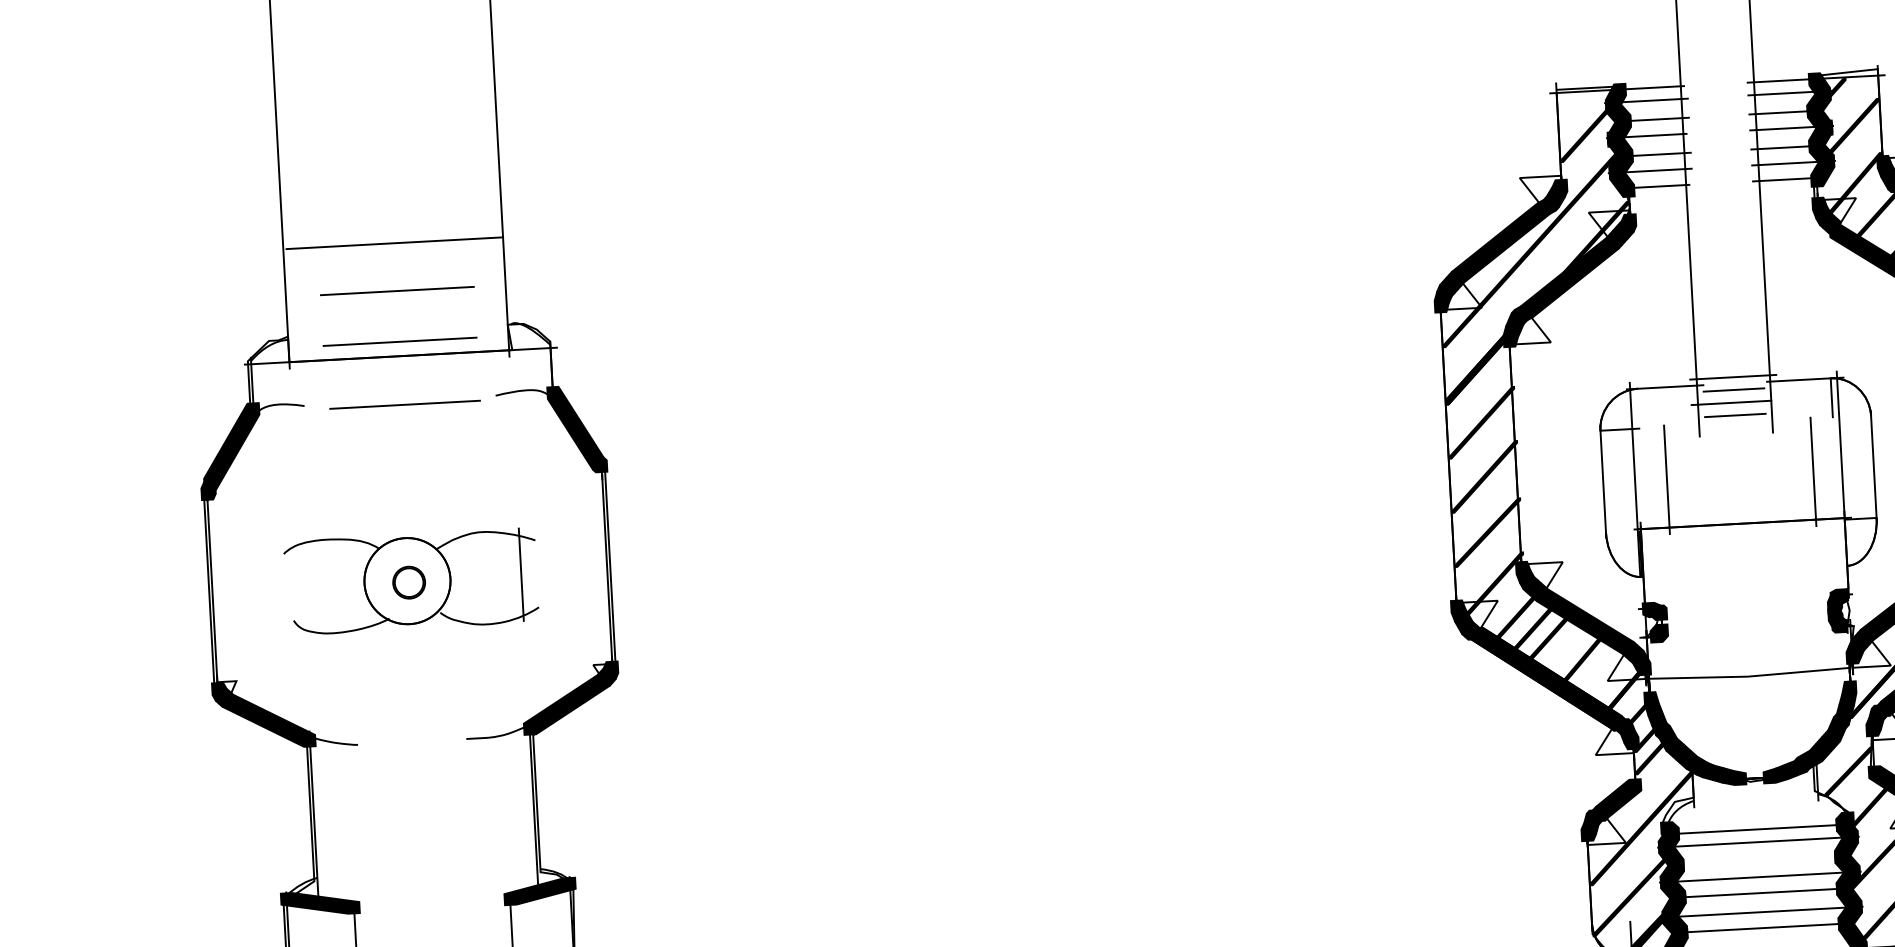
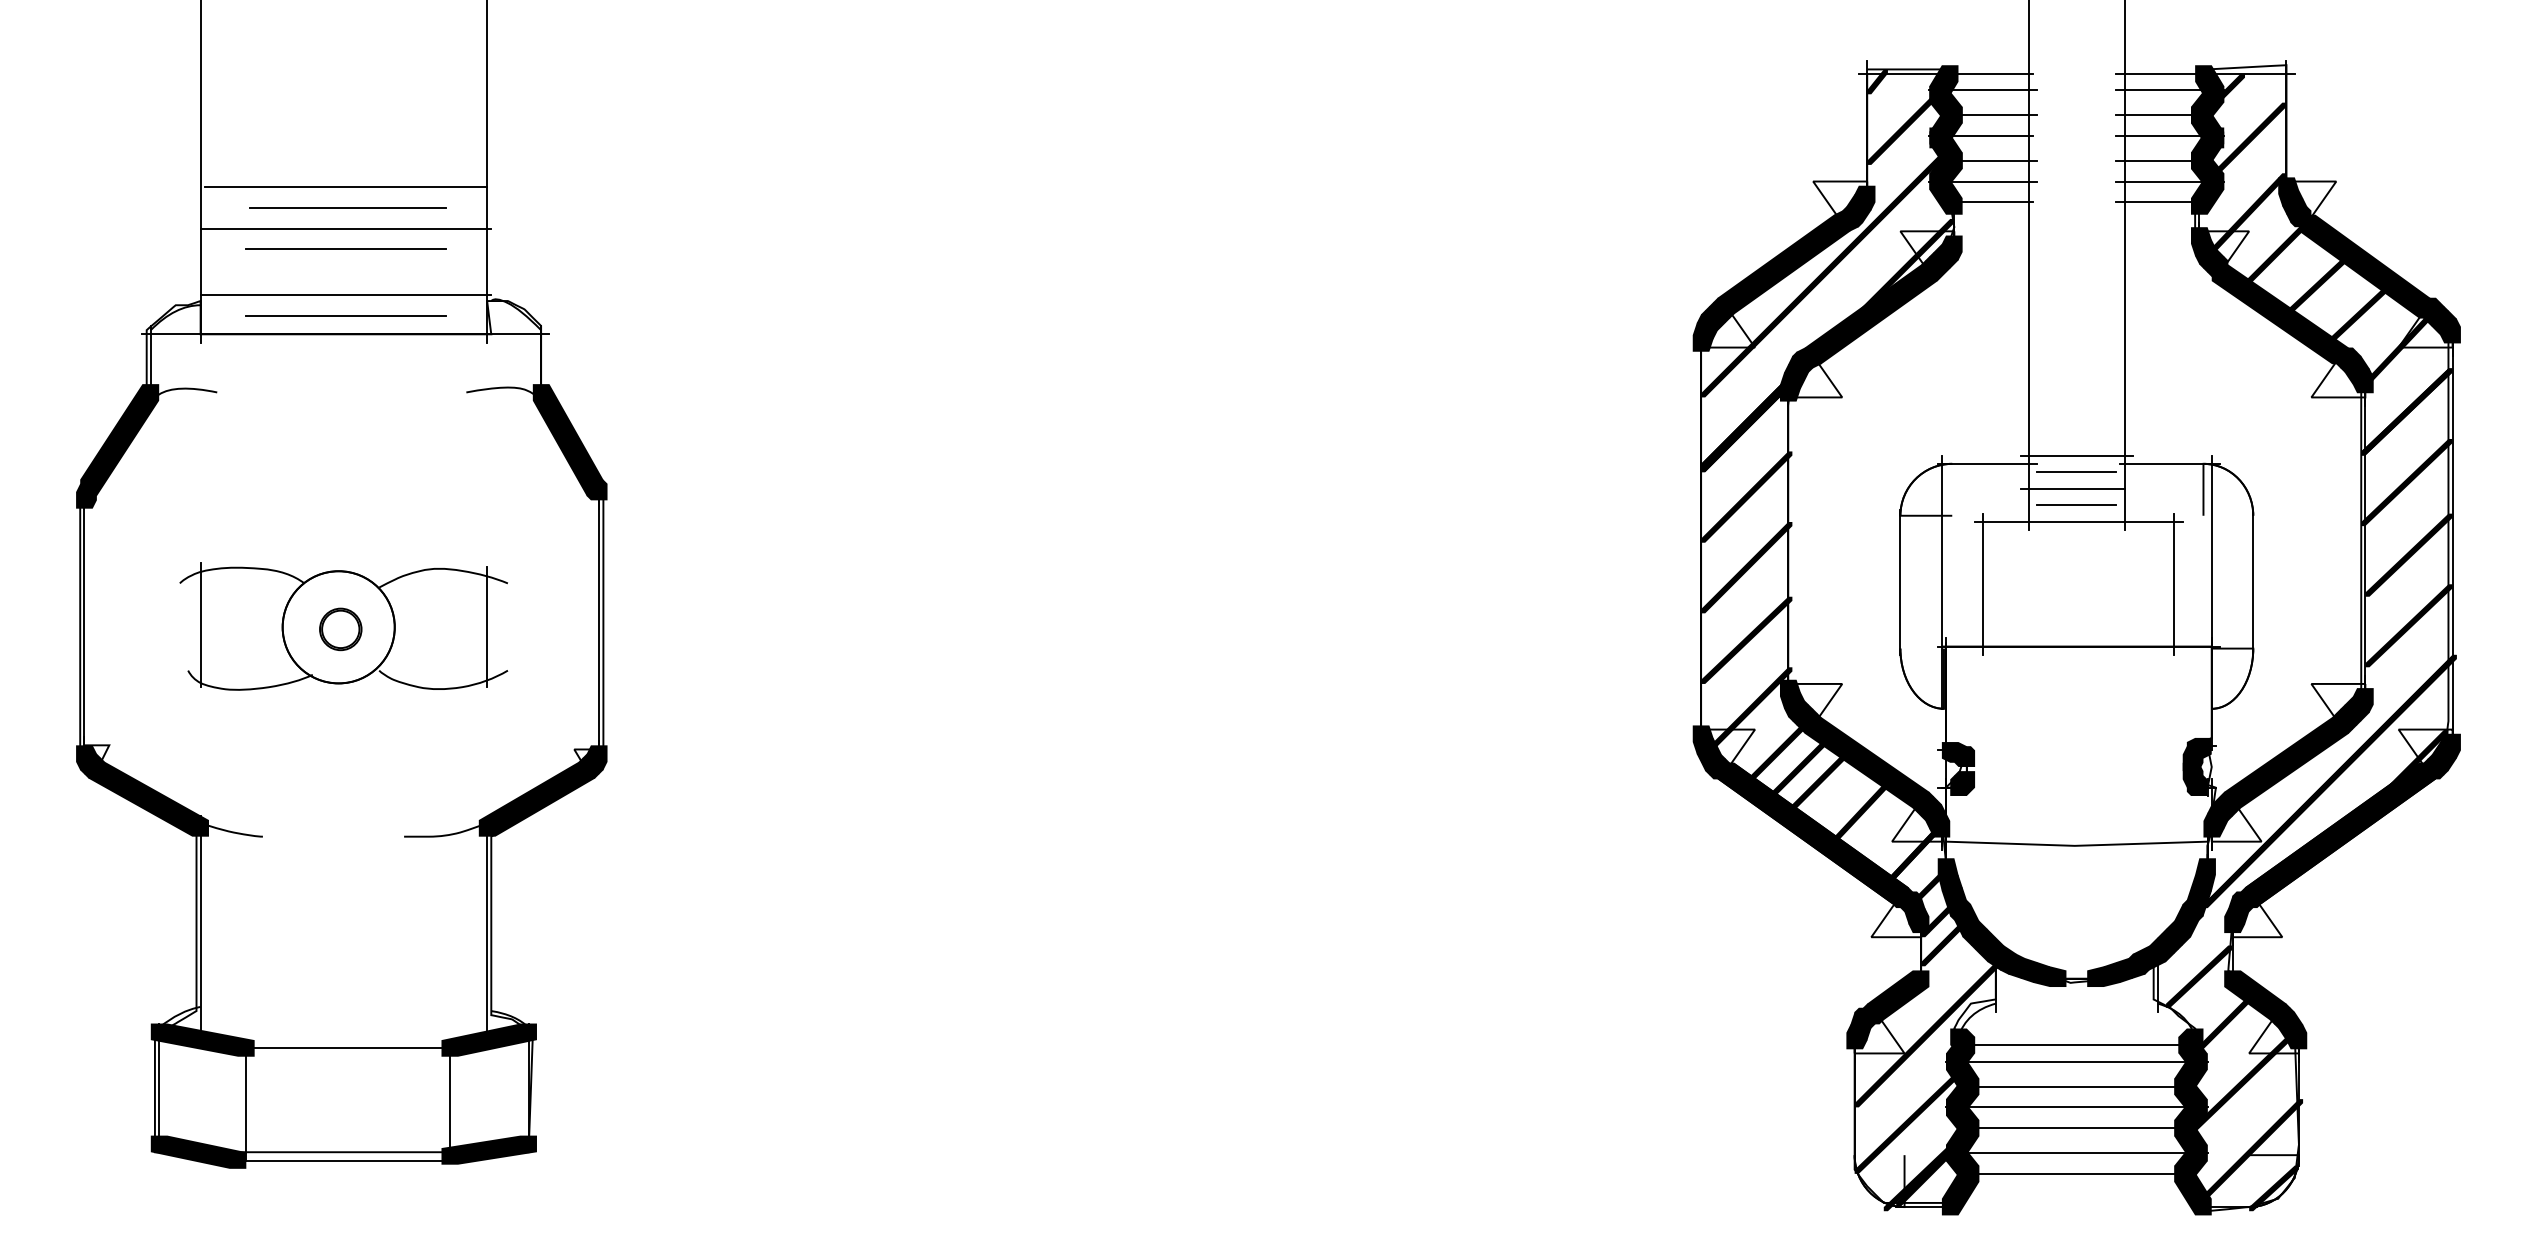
fill: (1564, 98) -> (1877, 81), added
line: (396, 275) -> (345, 228), added
line: (398, 325) -> (345, 294), added
line: (404, 404) -> (347, 207), moved
line: (1737, 428) -> (2078, 522), added
line: (301, 584) -> (200, 624), added
line: (1759, 861) -> (2076, 1086), added
line: (430, 903) -> (345, 1048), added

